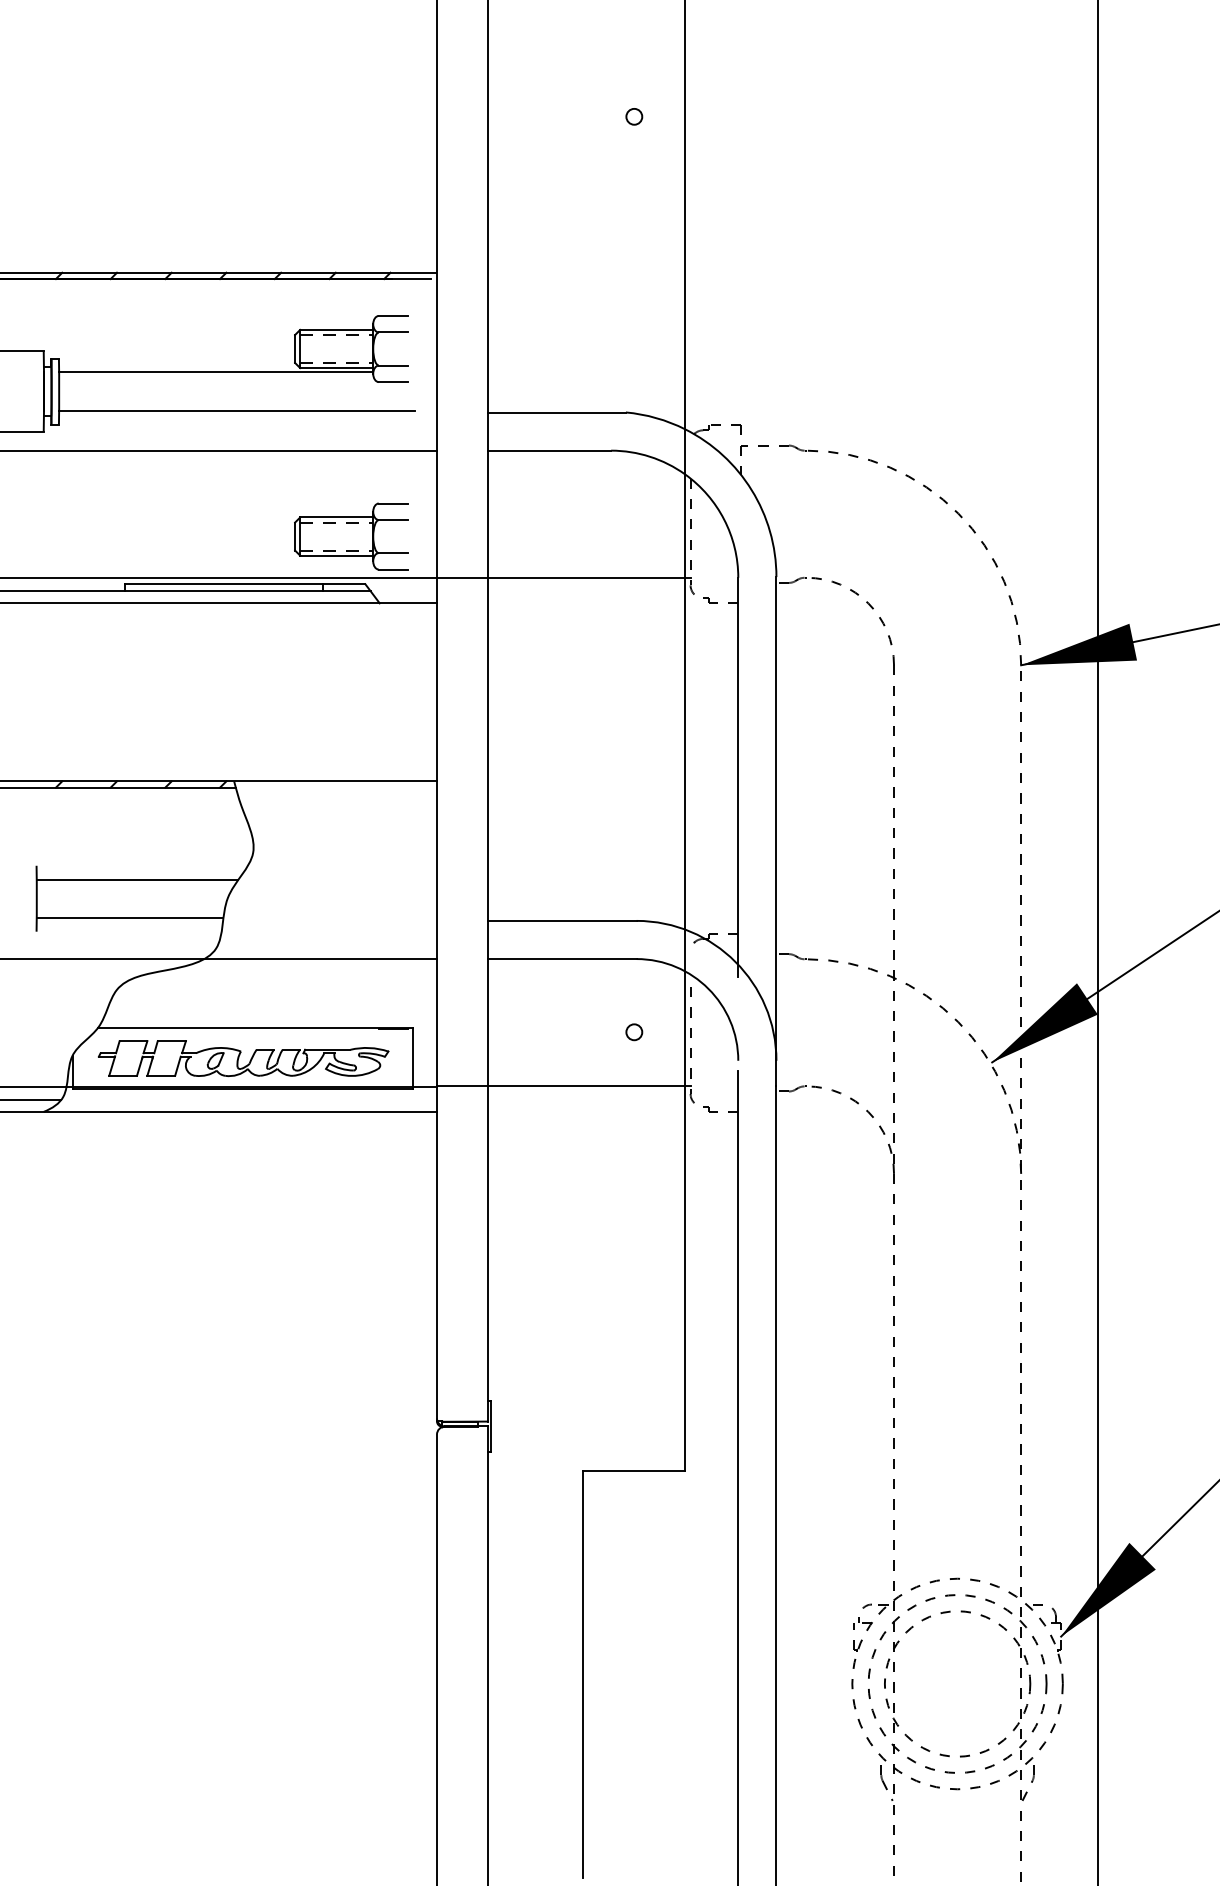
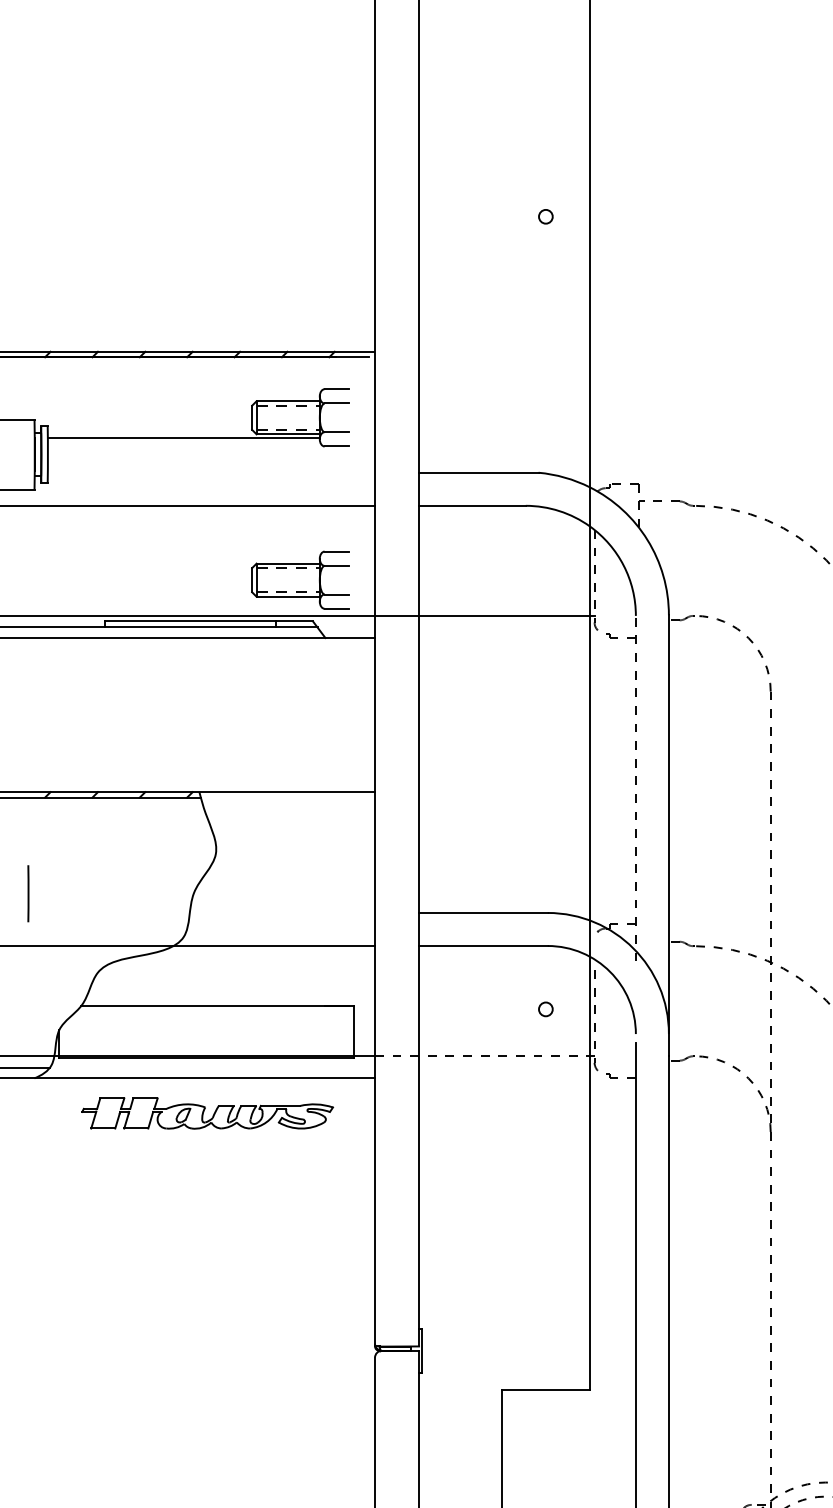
line: (236, 410) -> (201, 471), removed
line: (738, 776) -> (636, 787), solid -> dashed
line: (137, 879) -> (115, 877), removed
line: (129, 917) -> (108, 910), removed
part: (243, 1058) -> (207, 1113), moved
line: (563, 1086) -> (484, 1056), solid -> dashed

